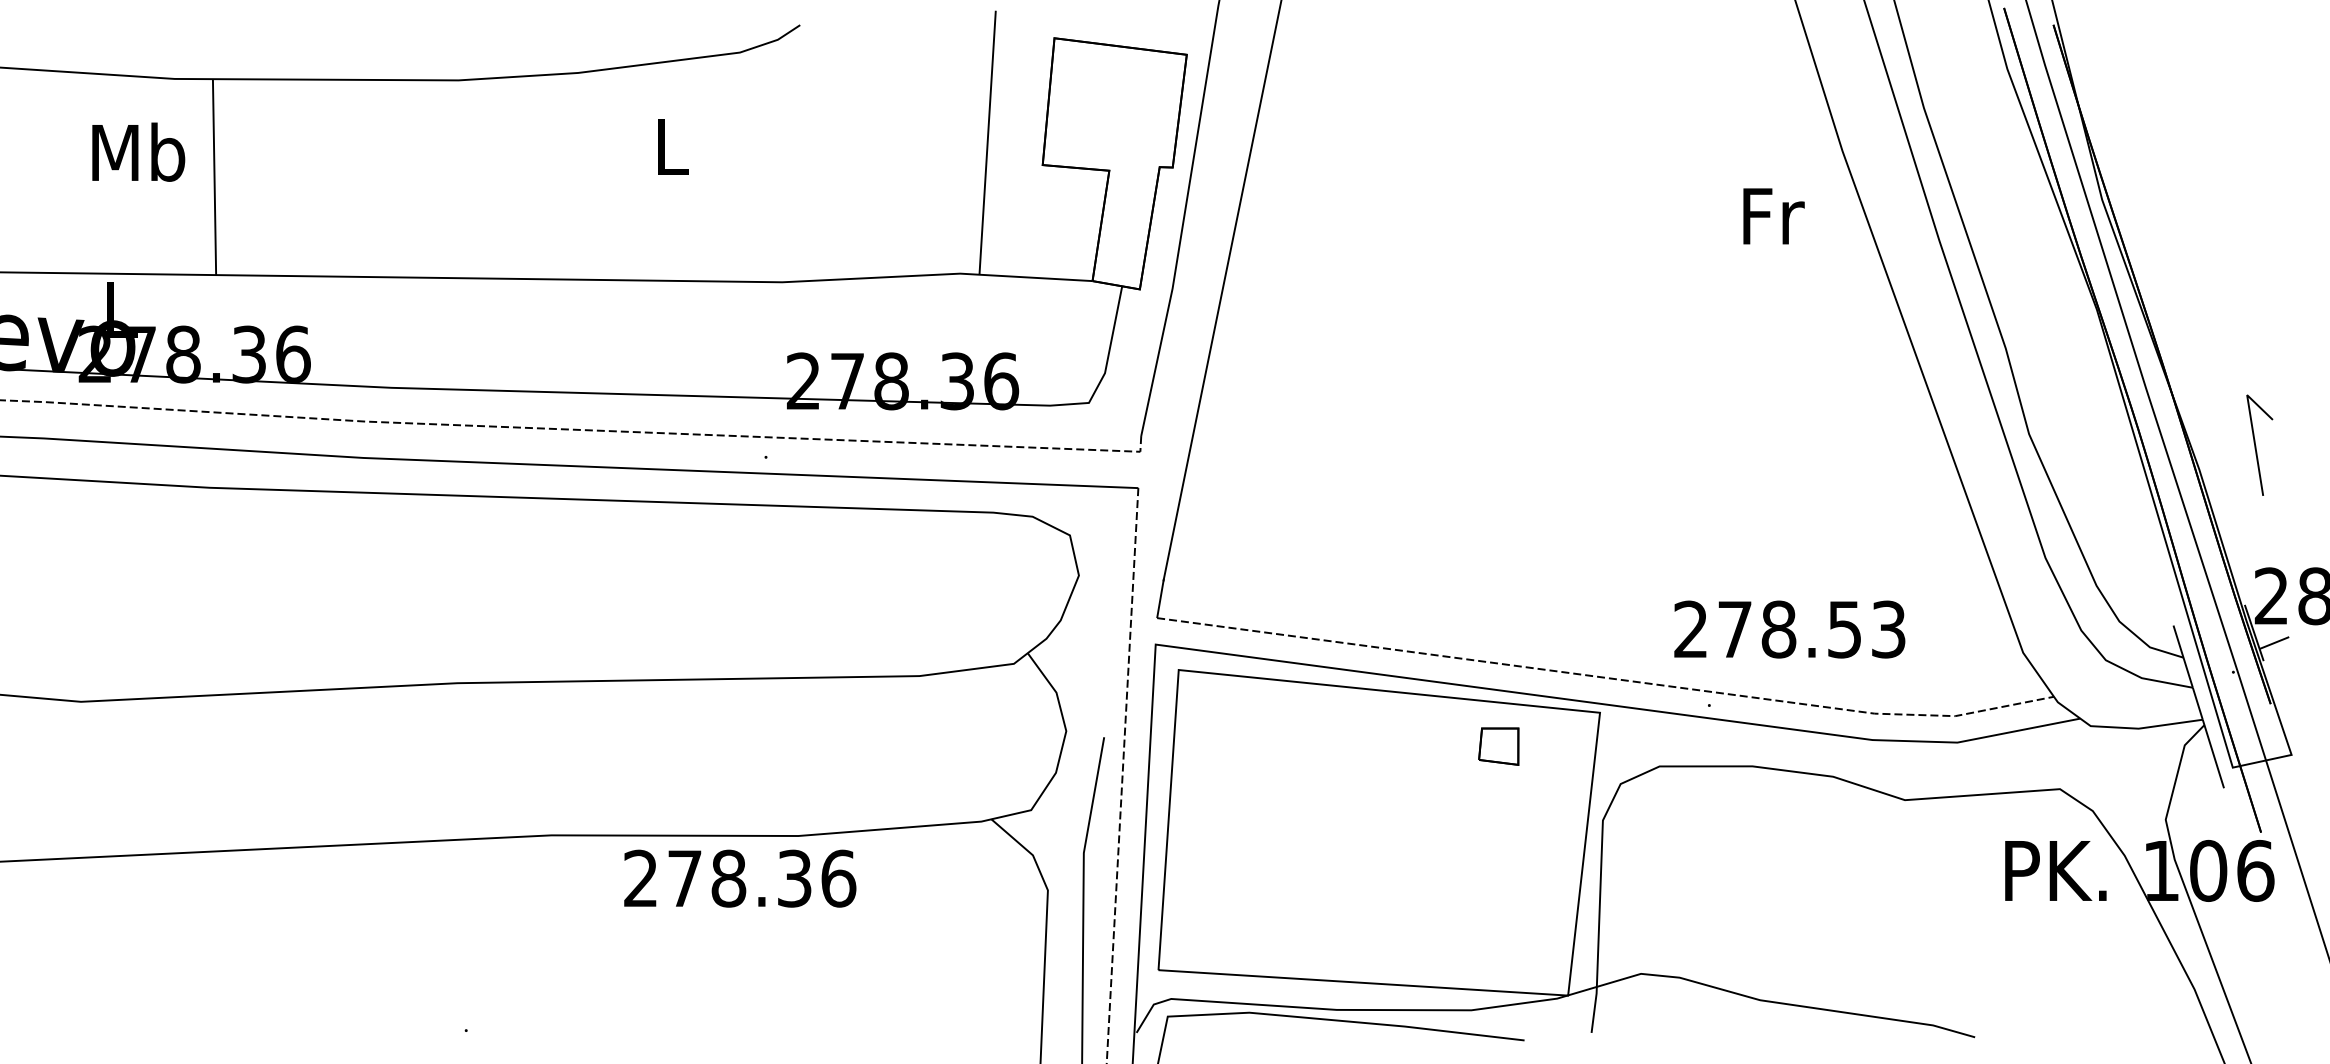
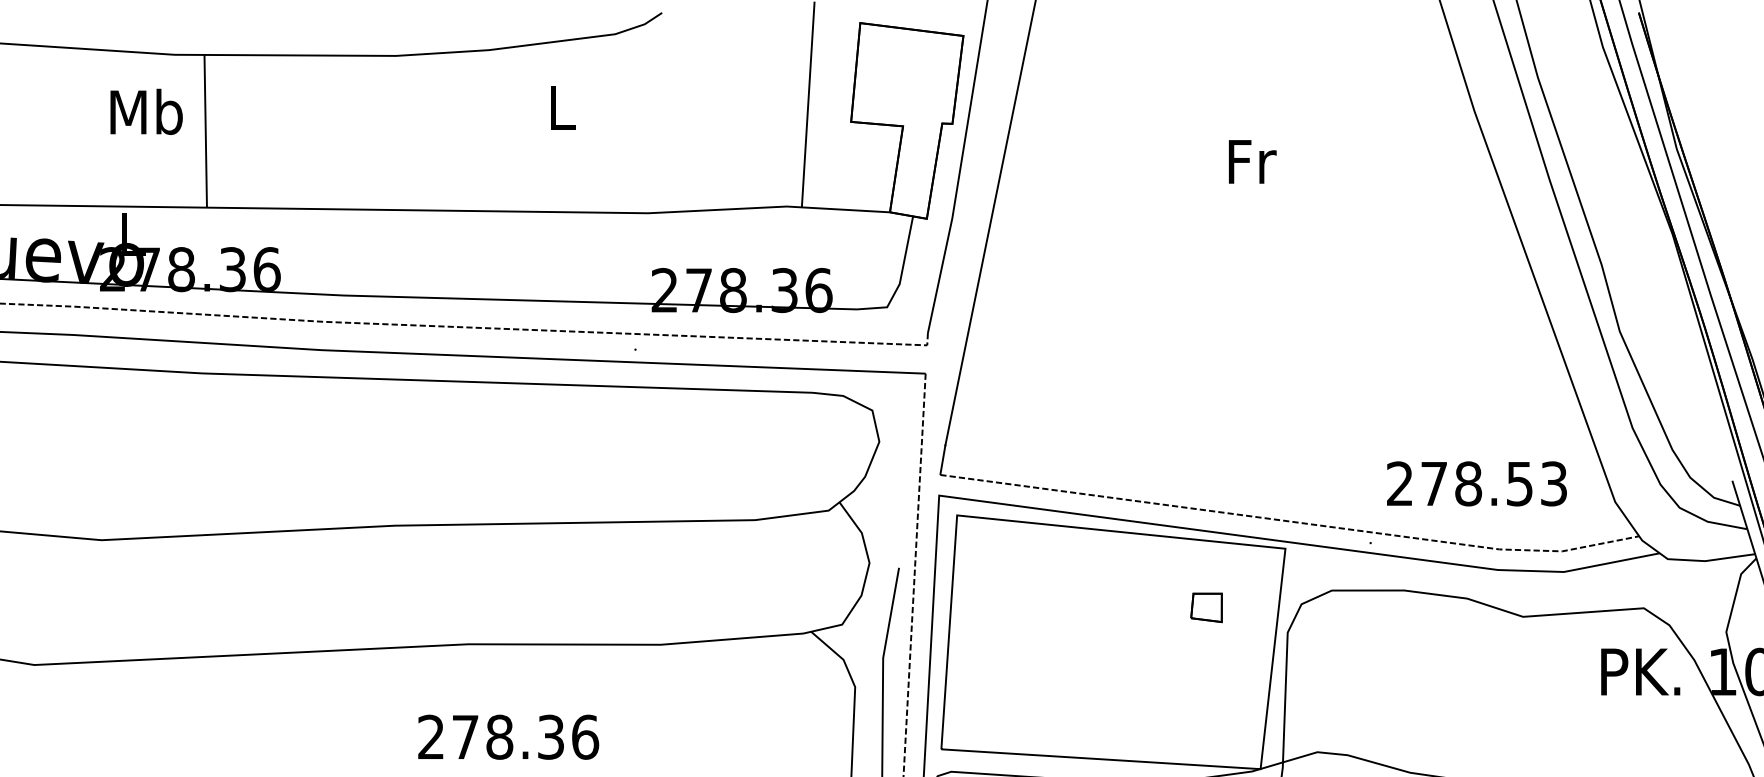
text: (1773, 216) -> (1252, 161), moved
text: (1789, 629) -> (1476, 483), moved
part: (1498, 746) -> (1206, 607), moved
text: (740, 878) -> (508, 737), moved

